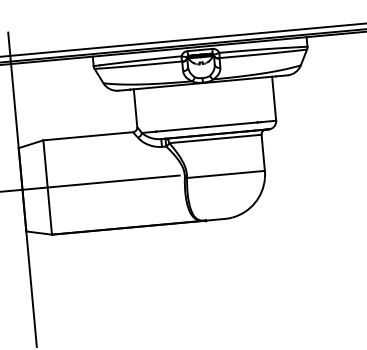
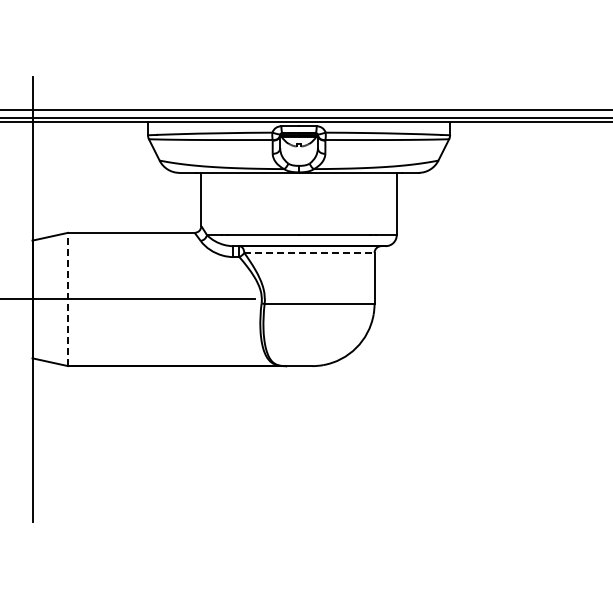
line: (215, 138) -> (309, 252), solid -> dashed
line: (47, 187) -> (68, 299), solid -> dashed

